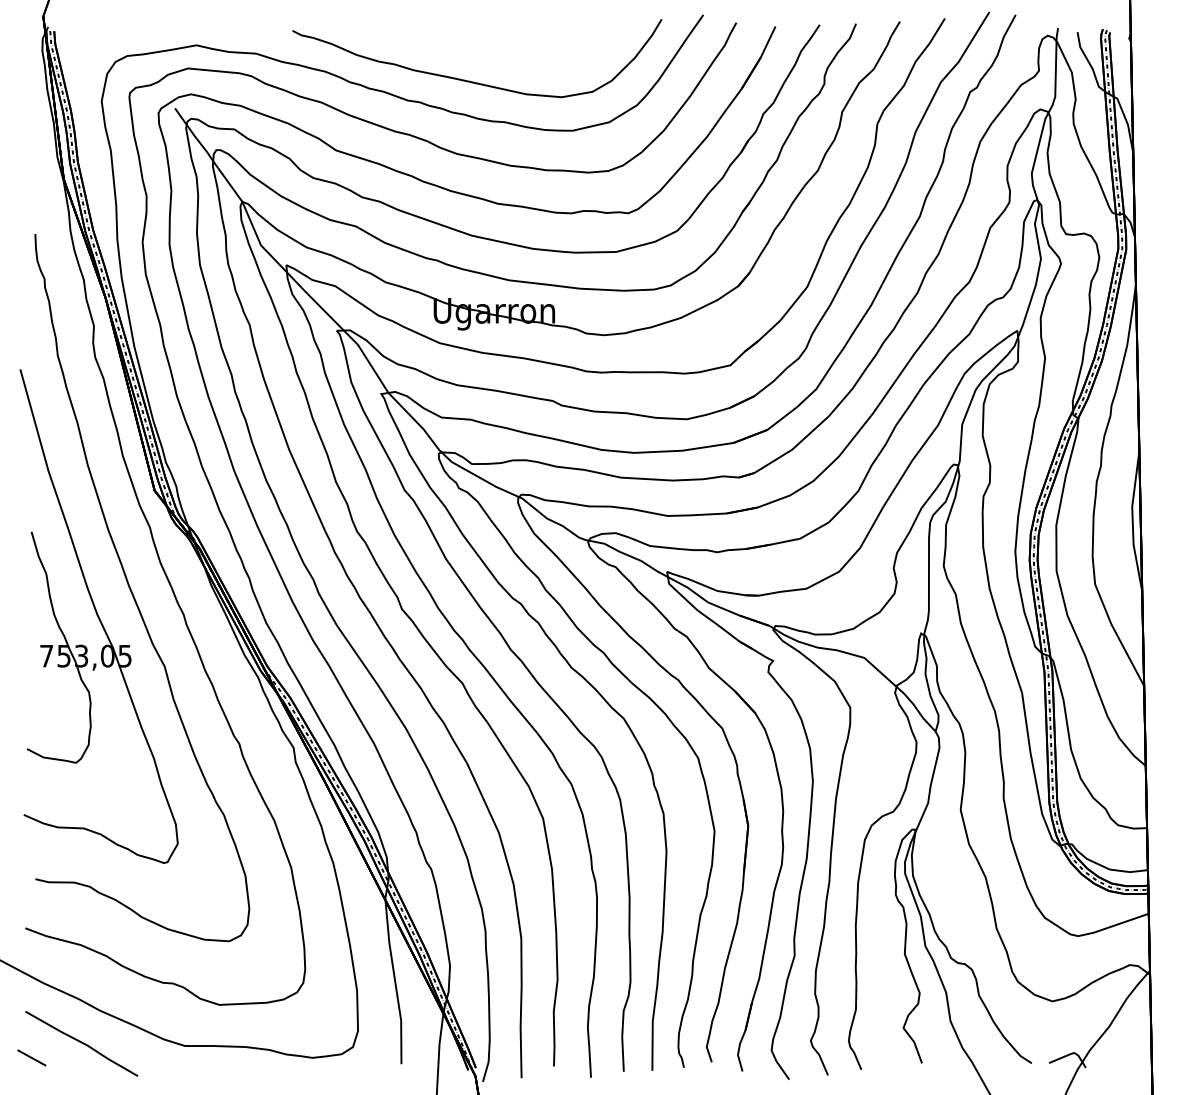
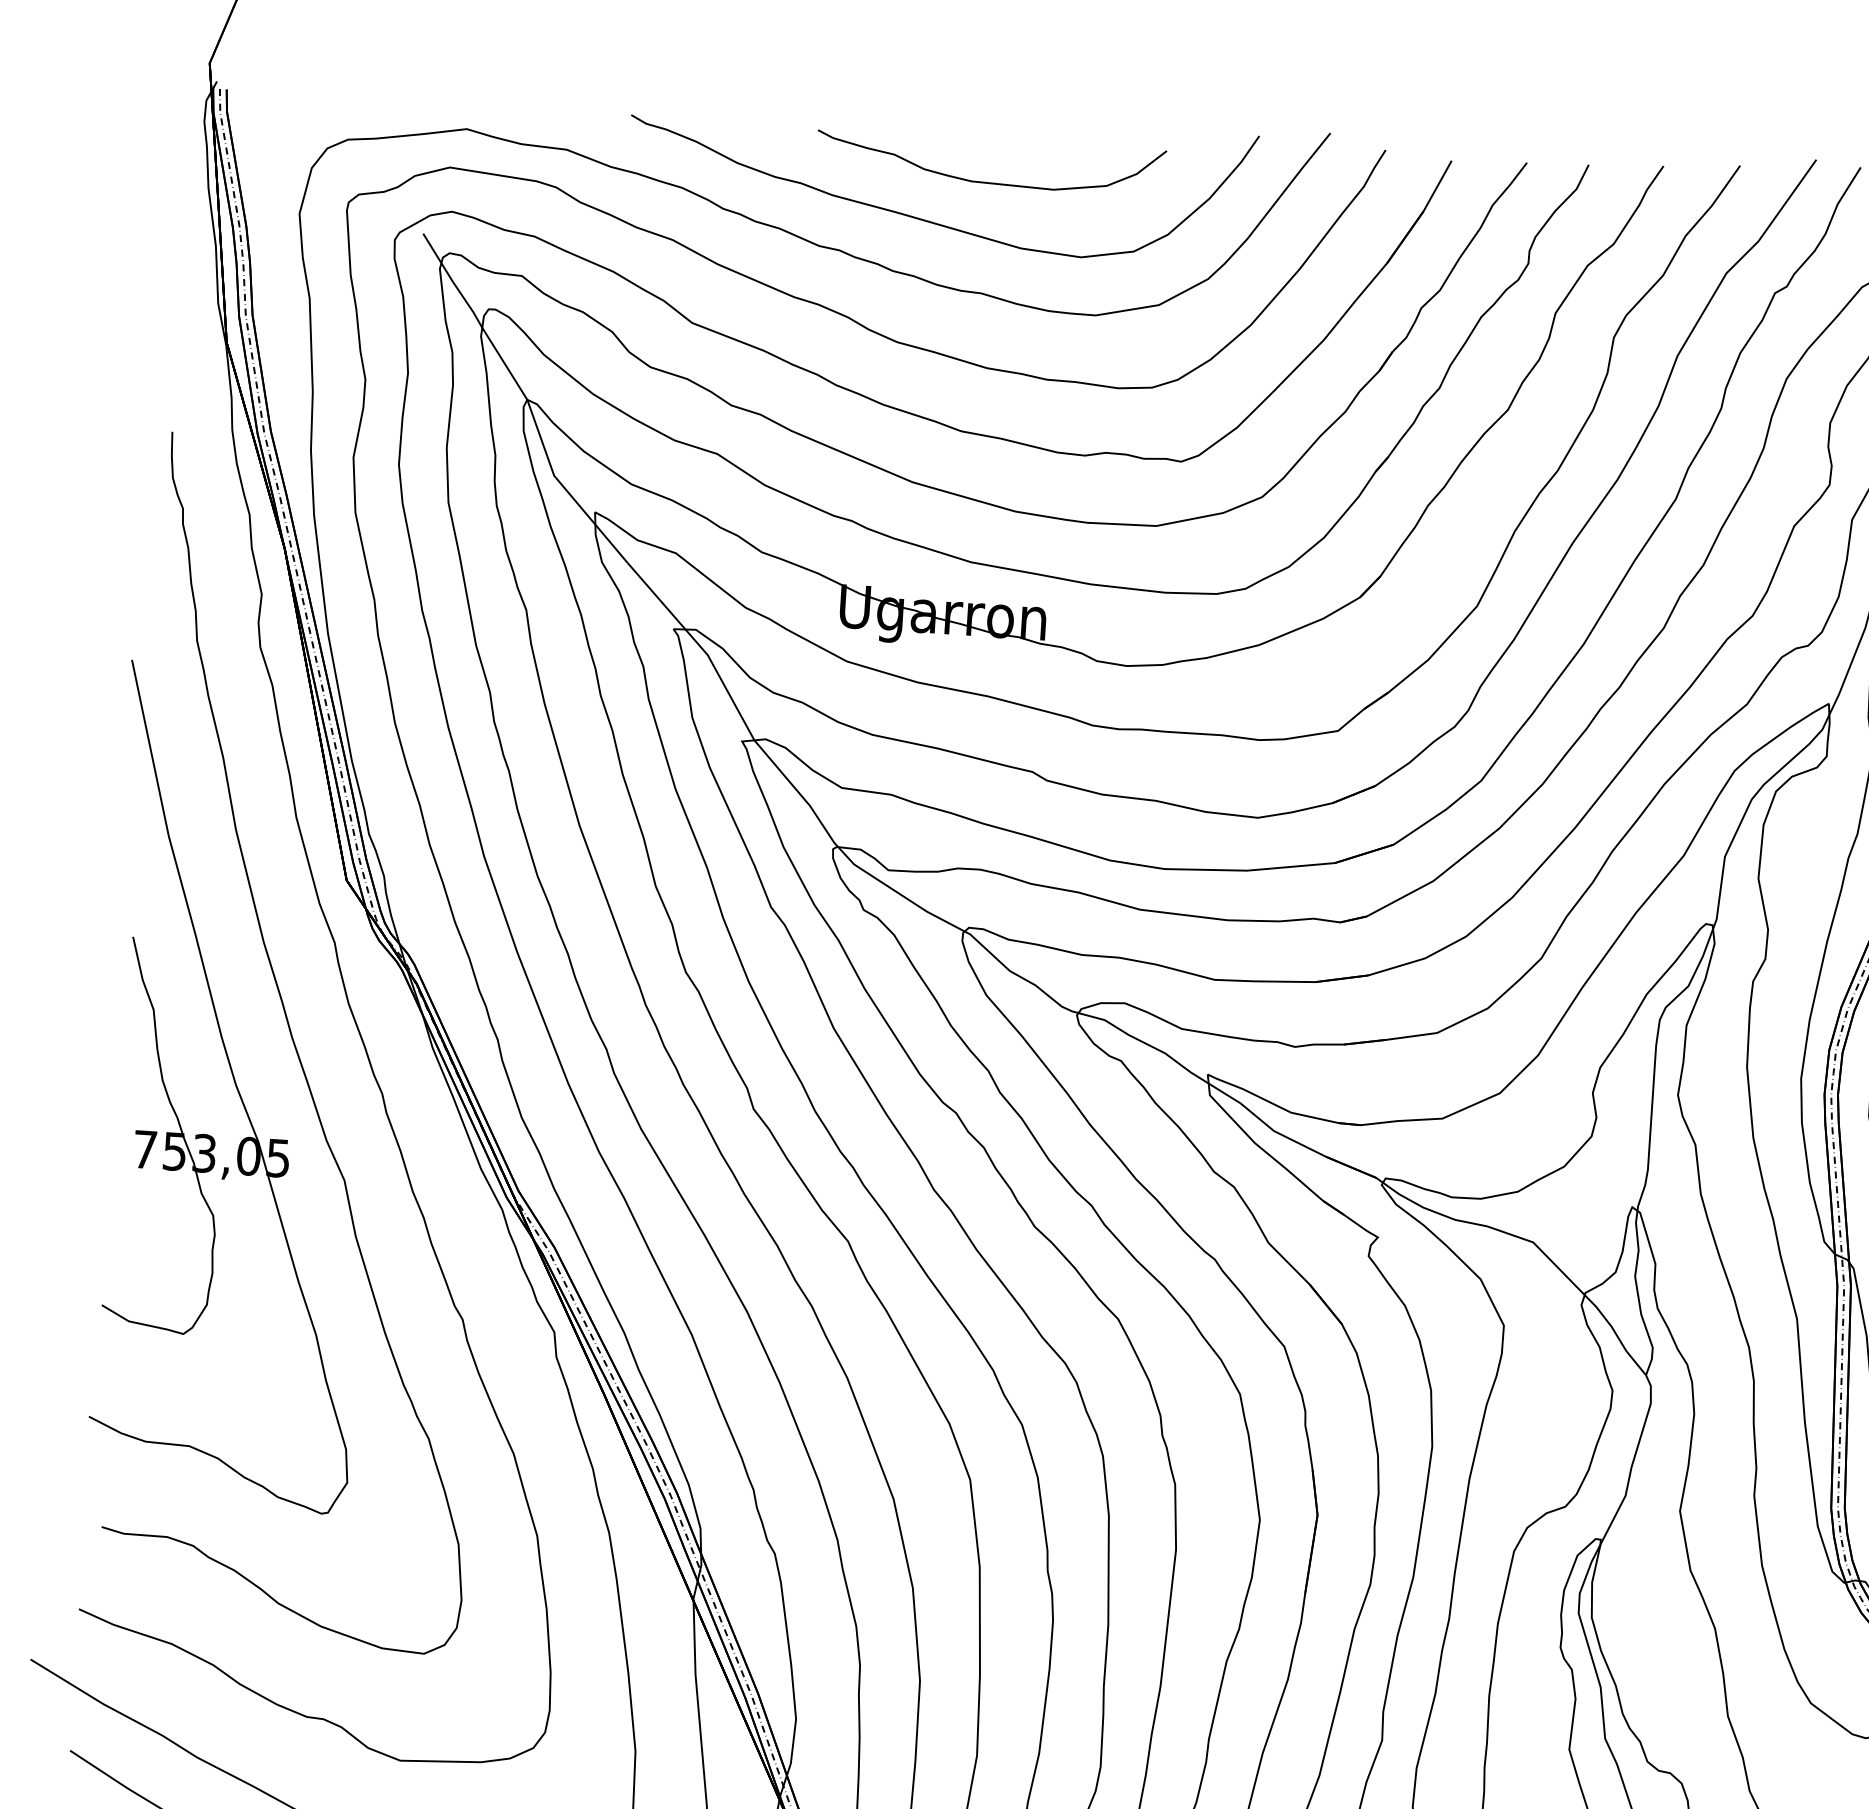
curve: (505, 56) -> (989, 181), added

